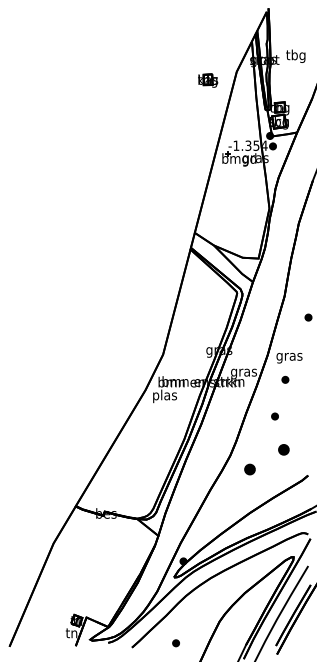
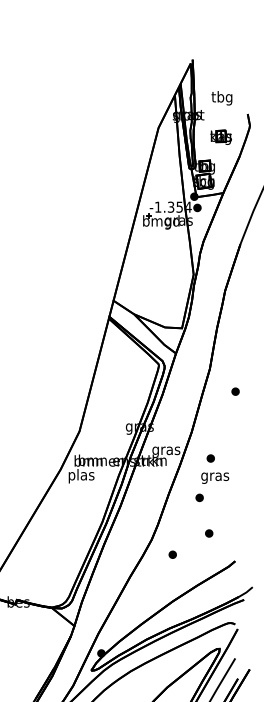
text: (295, 55) -> (221, 97), moved
part: (208, 80) -> (221, 137), moved
text: (289, 358) -> (215, 478), moved
part: (283, 449) -> (208, 533), size x0.62
part: (249, 469) -> (172, 554), size x0.62

